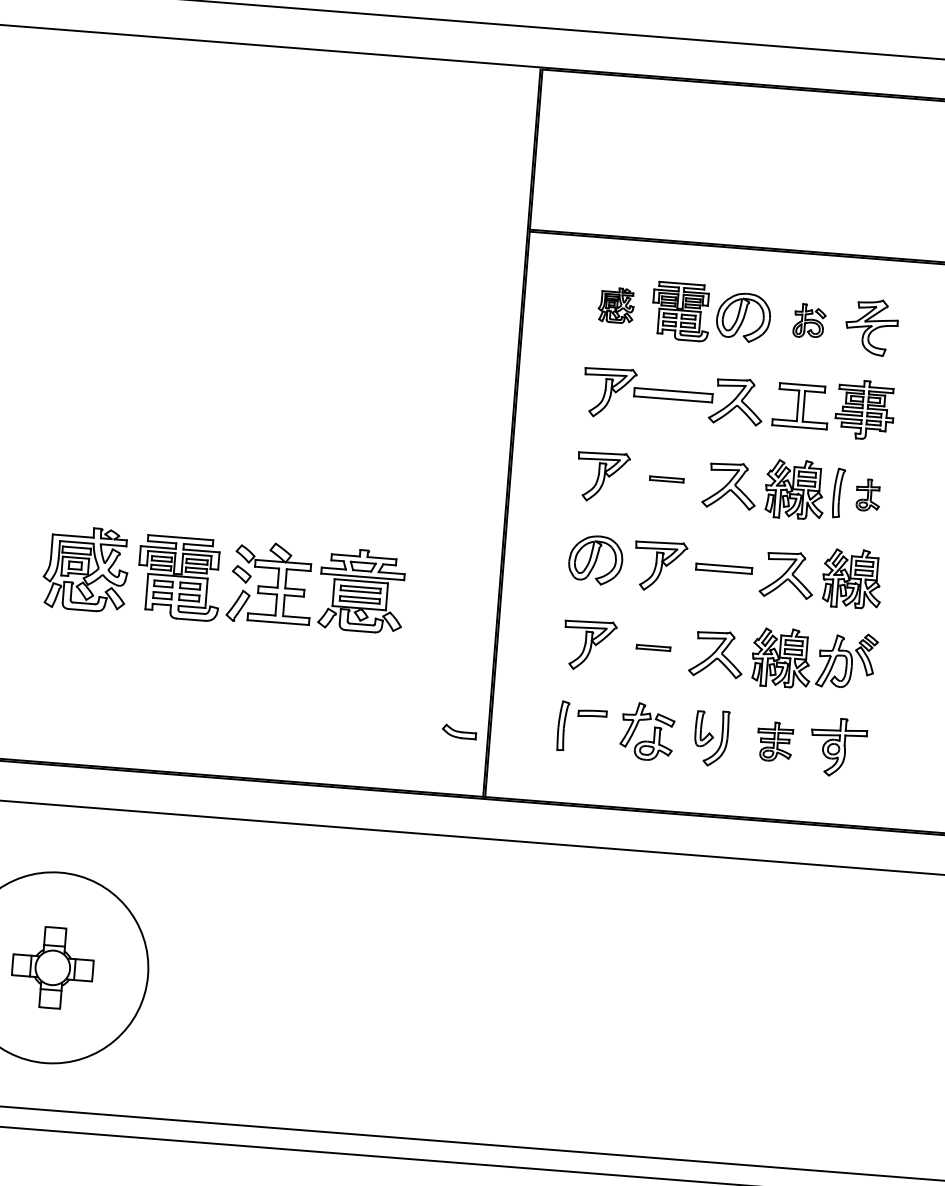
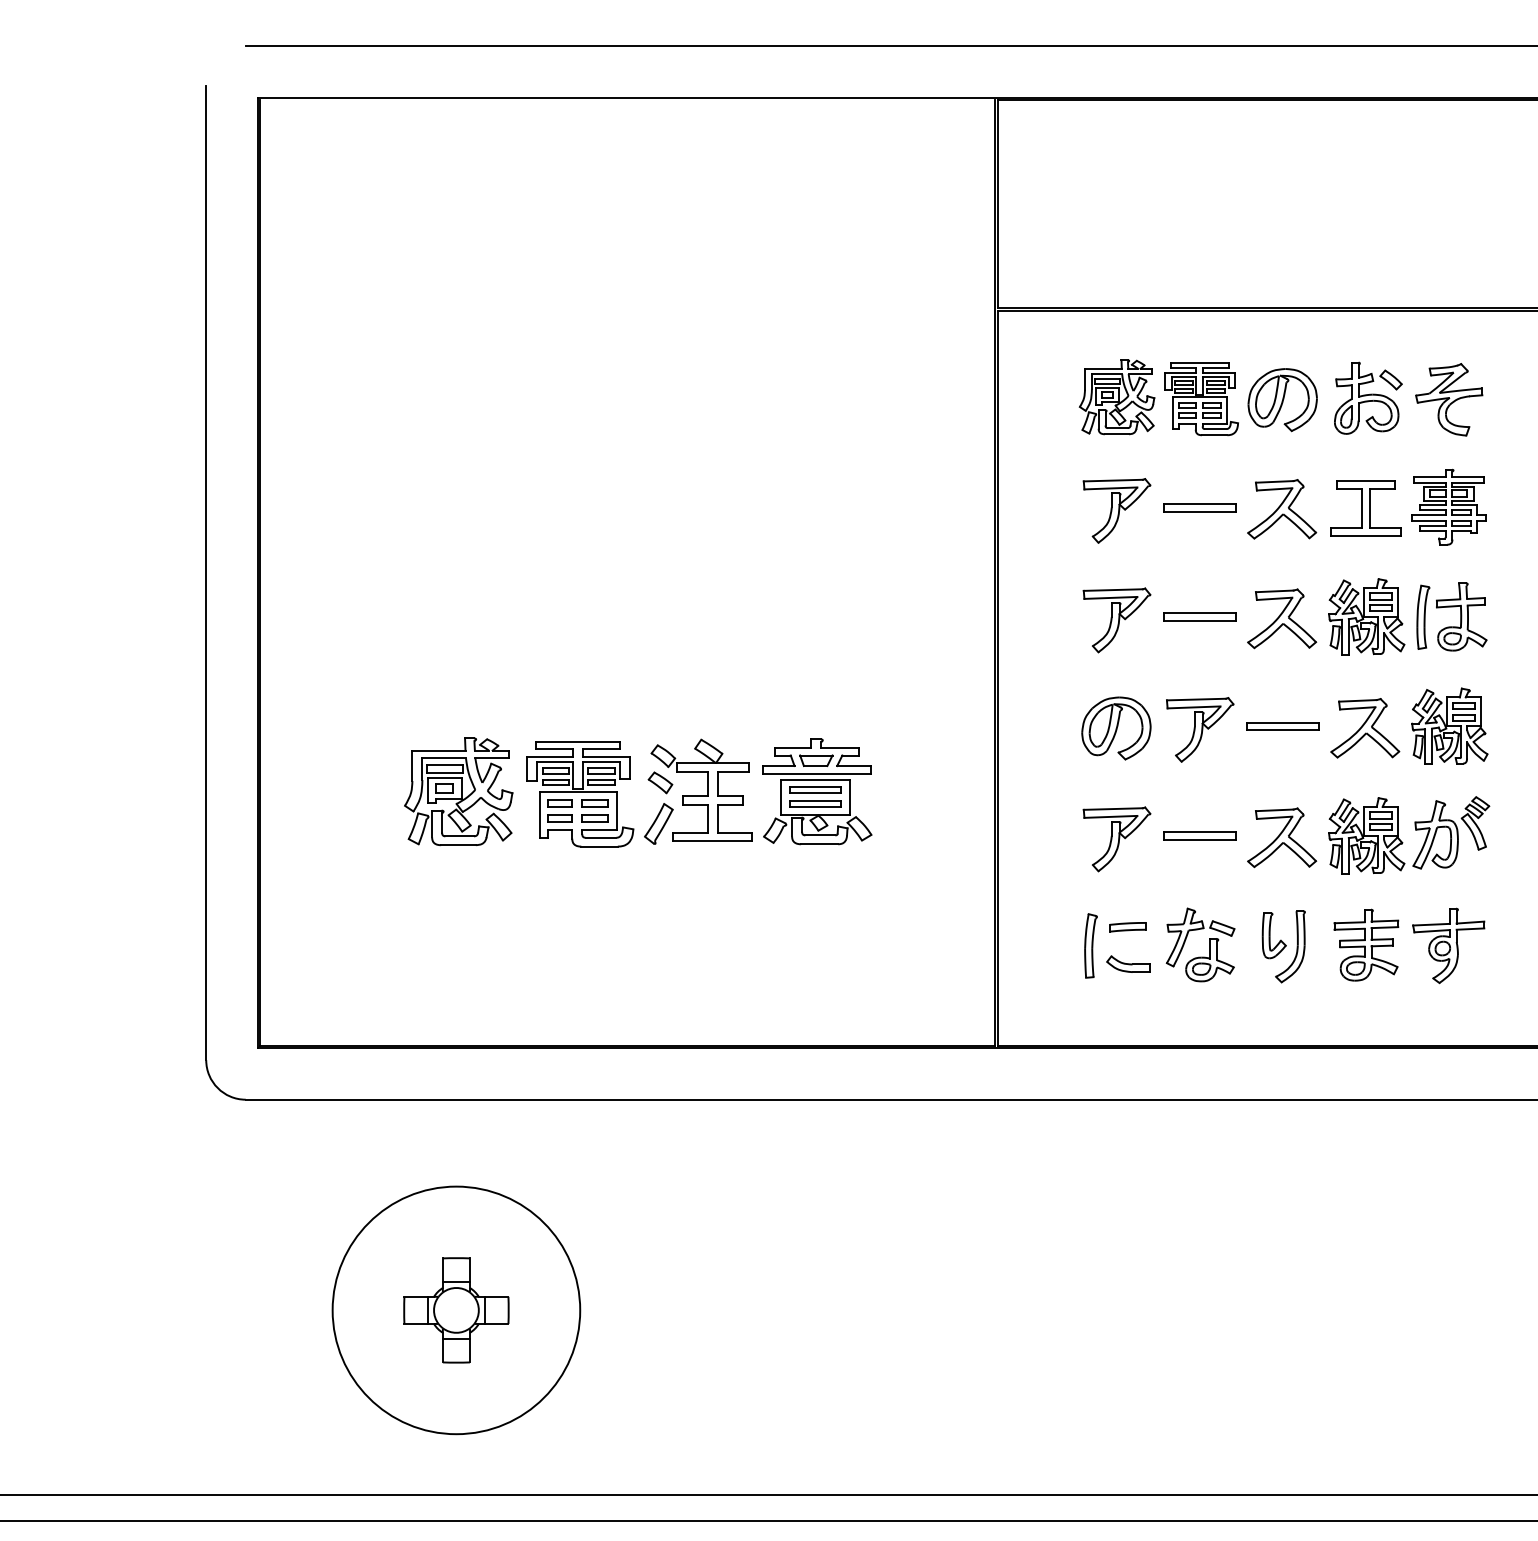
part: (615, 305) -> (1116, 397), size x1.67
part: (809, 320) -> (1368, 397), size x1.67
part: (673, 395) -> (1199, 507), size x0.71
part: (666, 479) -> (1199, 616), size x1.67
part: (868, 494) -> (1461, 616), size x1.67
part: (653, 647) -> (1199, 835), size x1.67
part: (459, 731) -> (1128, 963), moved
part: (775, 741) -> (1366, 944), size x1.43

